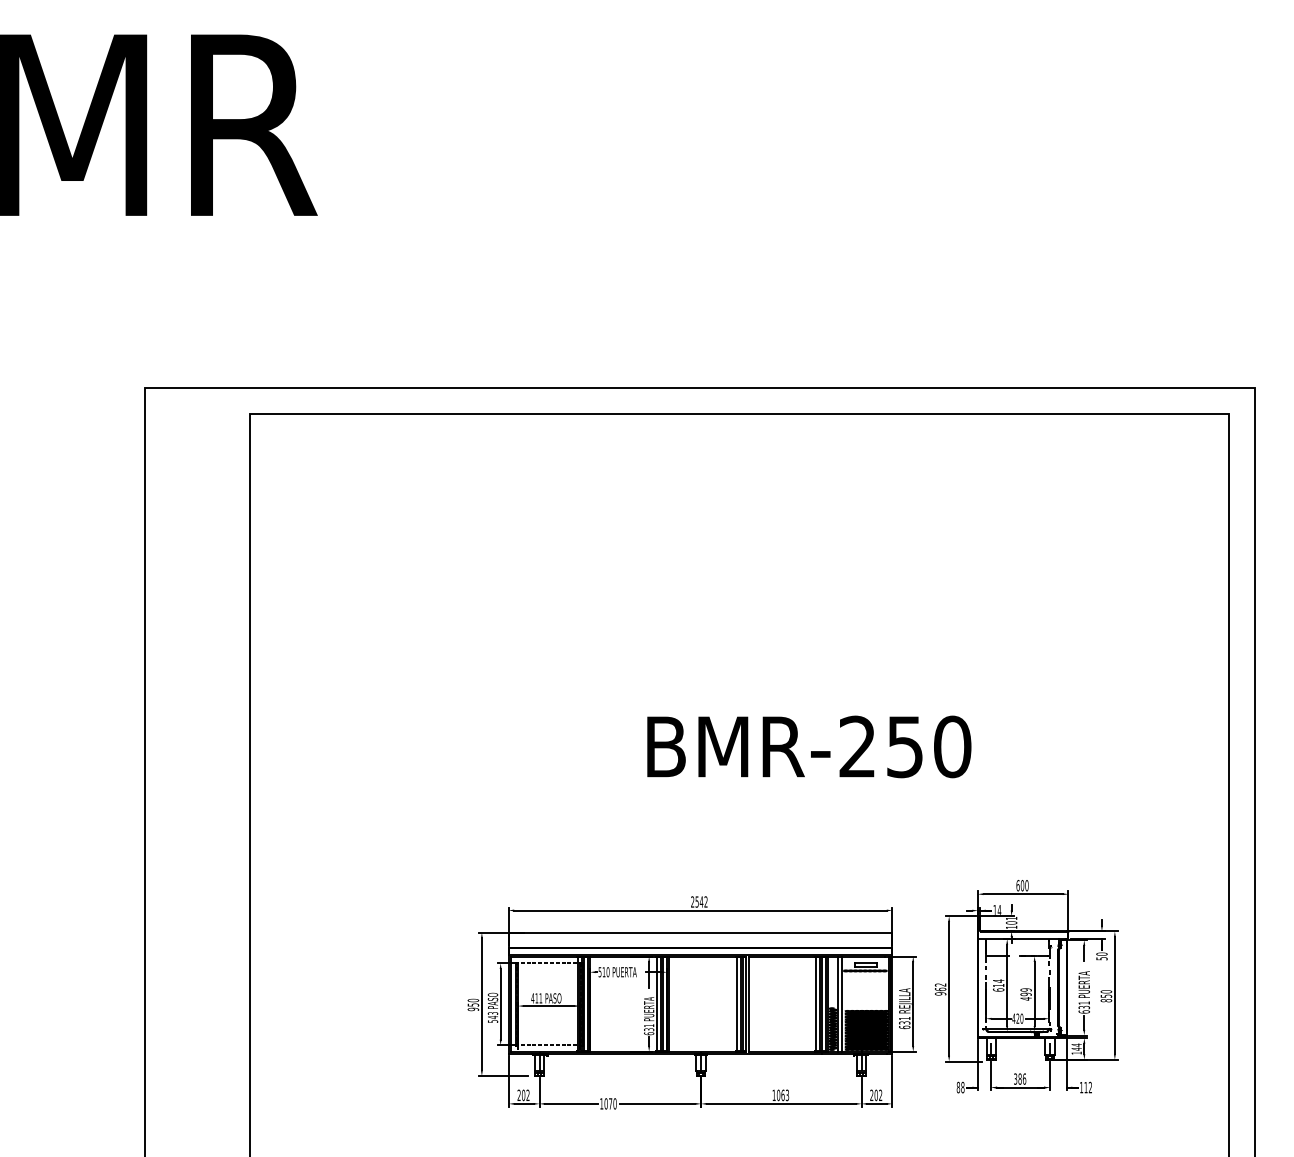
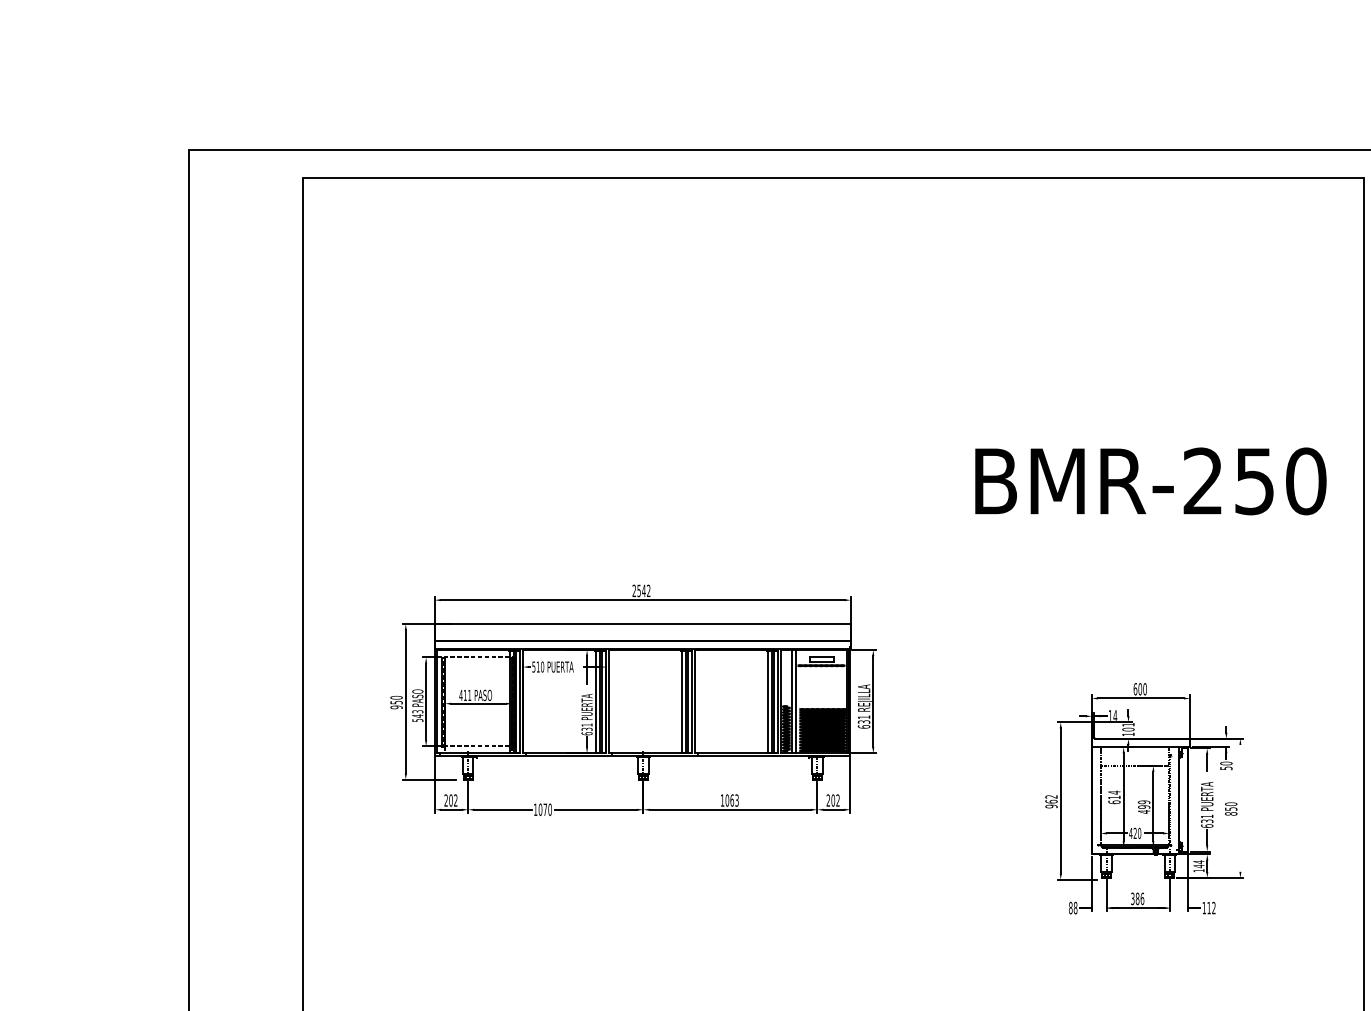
text: (809, 746) -> (1151, 480), moved
line: (1114, 995) -> (1239, 808), removed
part: (691, 1002) -> (632, 699), moved

